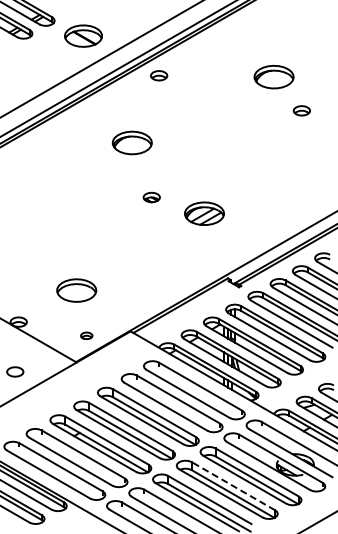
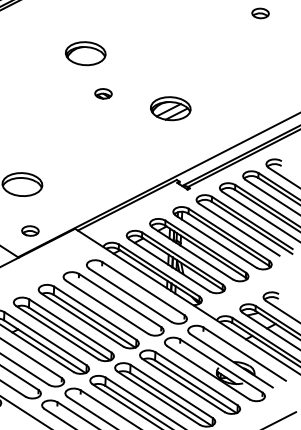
part: (131, 142) -> (84, 53), moved
part: (204, 213) -> (170, 108), moved
part: (86, 335) -> (30, 230), size x1.43
line: (233, 485) -> (171, 390), dashed -> solid

